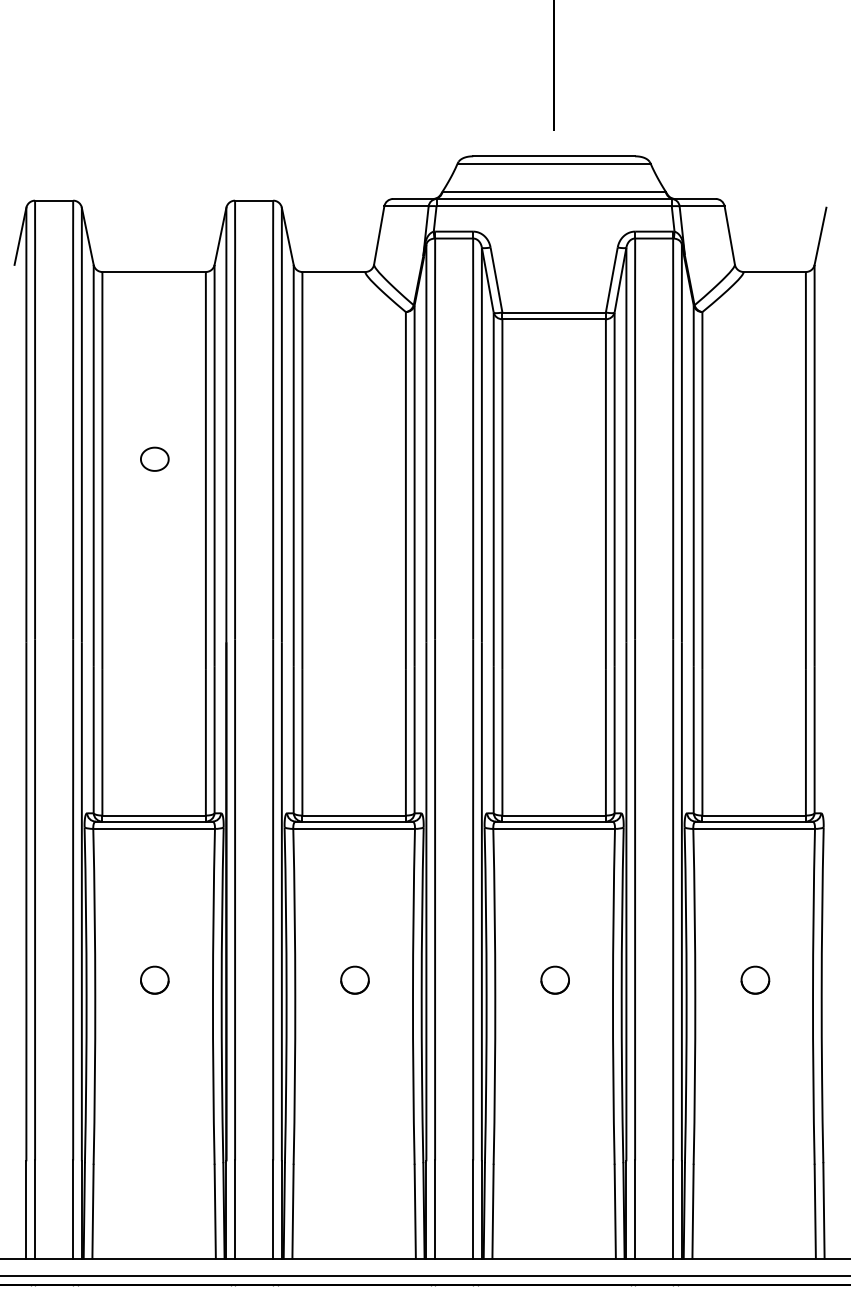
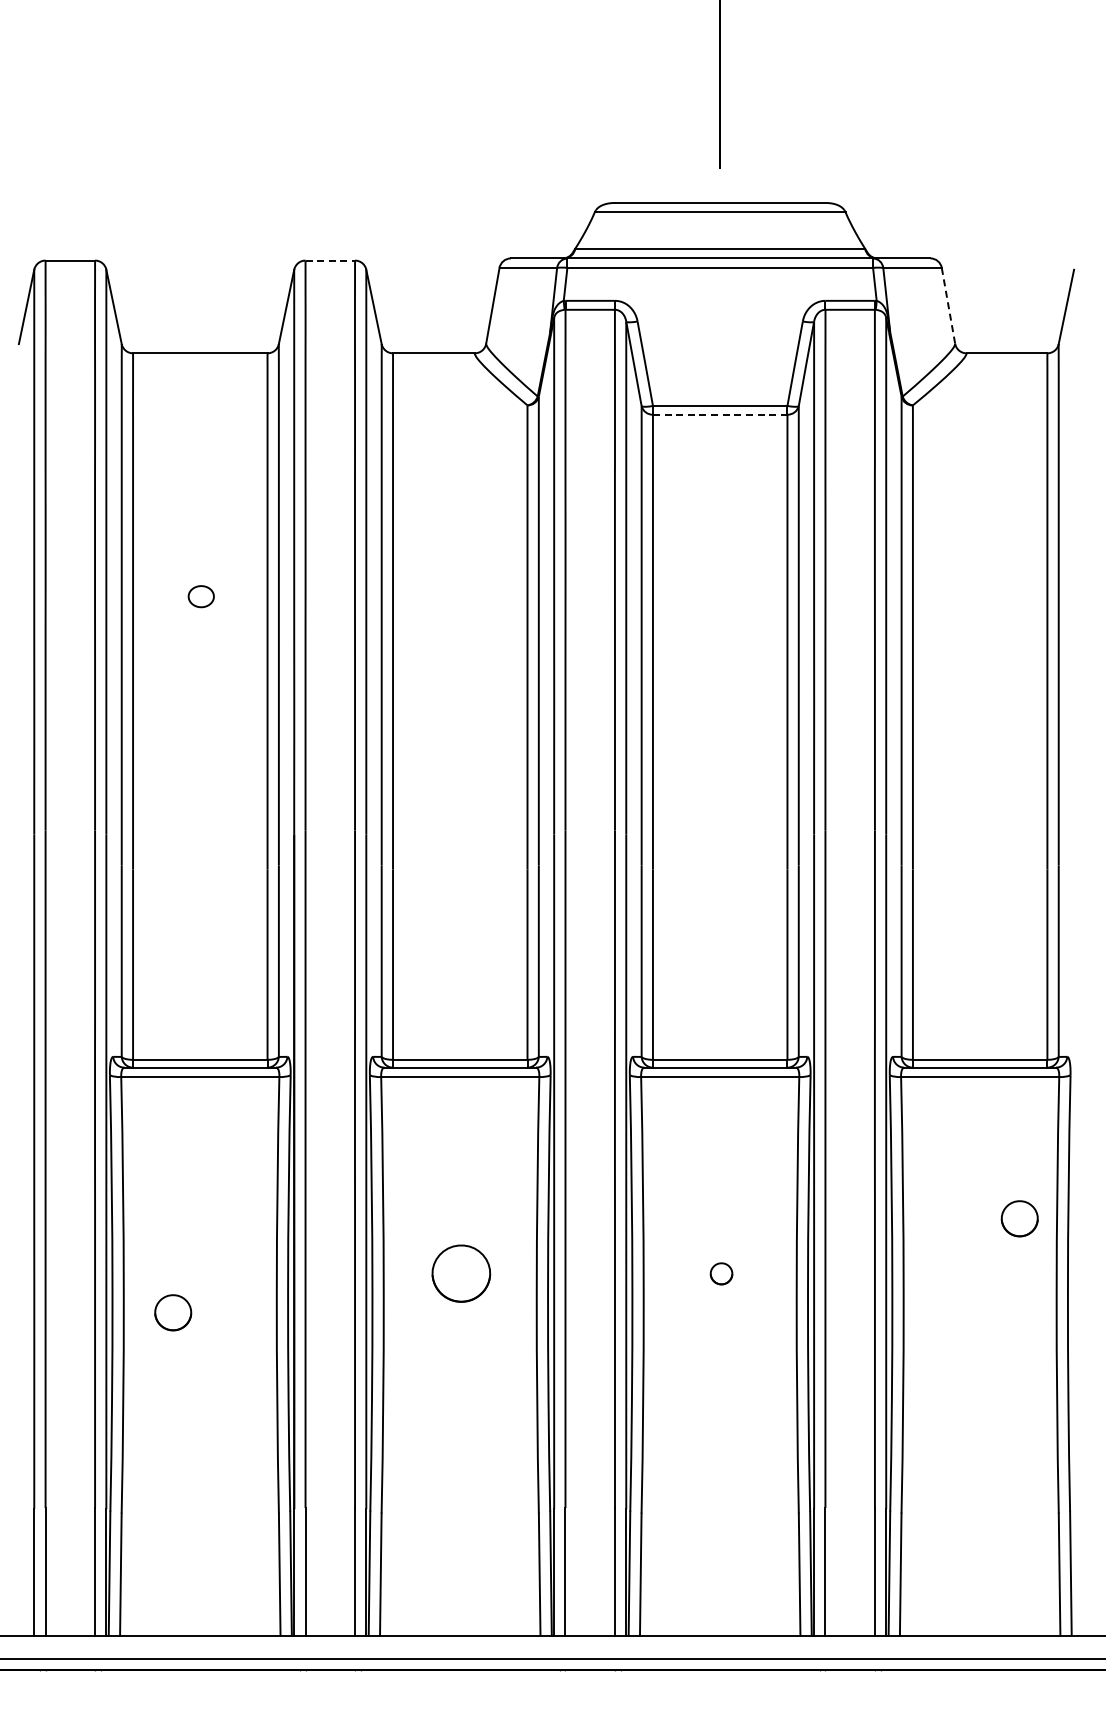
line: (254, 200) -> (330, 260), solid -> dashed
line: (729, 235) -> (948, 306), solid -> dashed
line: (554, 319) -> (720, 414), solid -> dashed
part: (155, 459) -> (201, 596), size x0.7
part: (155, 979) -> (173, 1312), moved
part: (355, 979) -> (461, 1273), size x1.6
part: (555, 979) -> (721, 1273), size x0.6
part: (755, 979) -> (1019, 1218), moved

